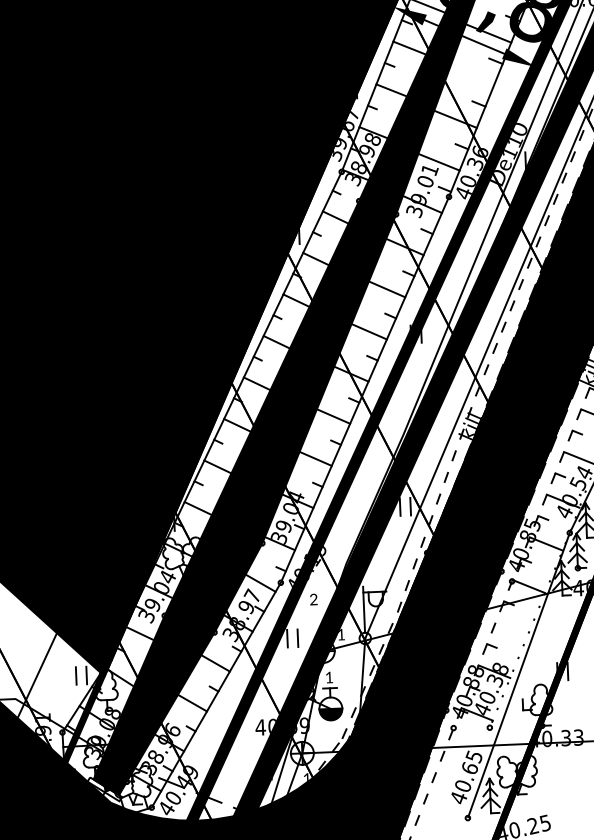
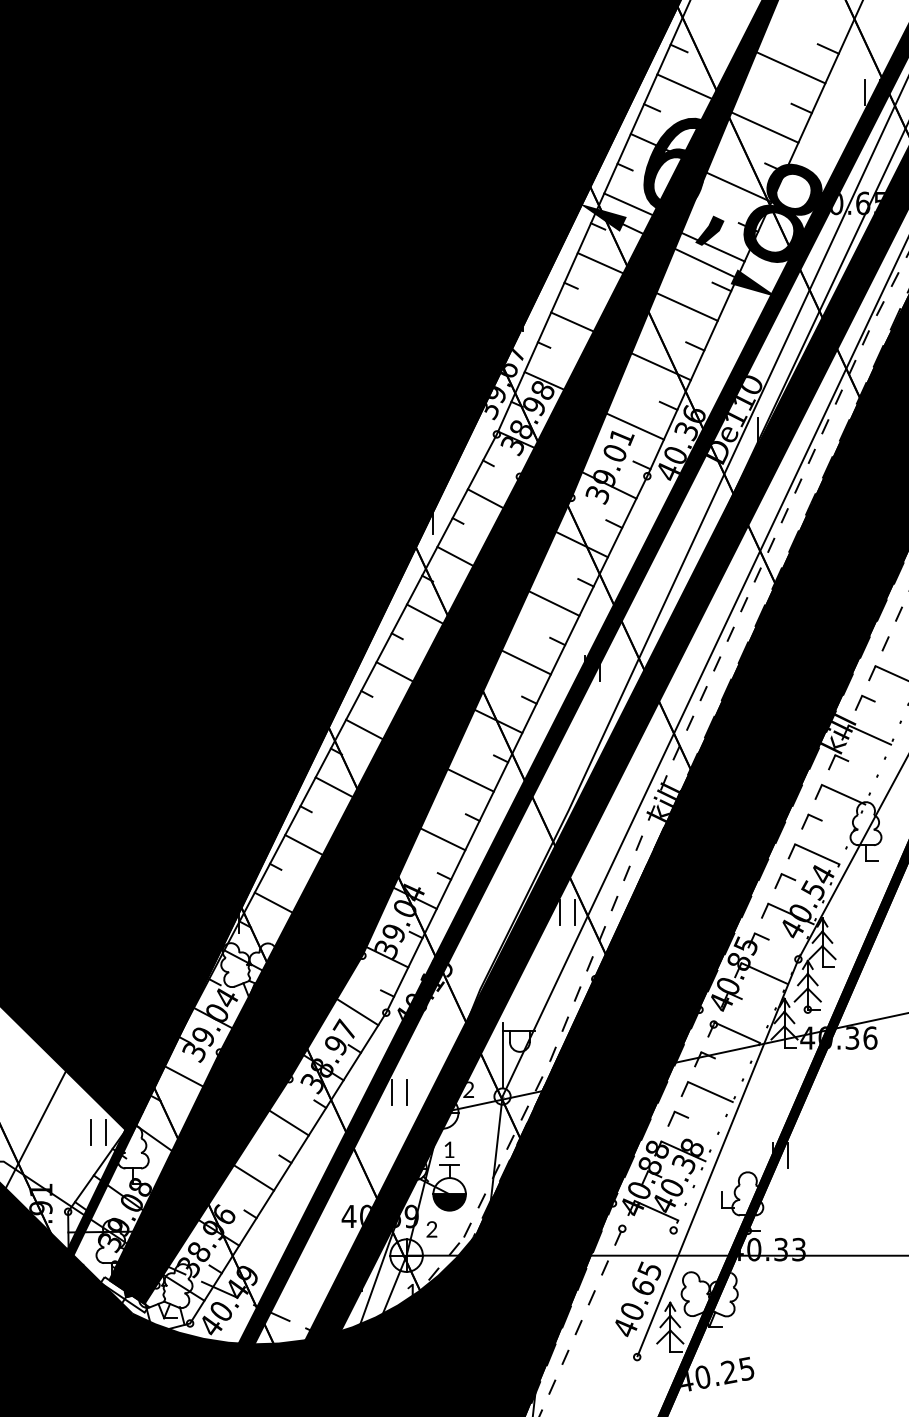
line: (471, 76) -> (686, 306), added
text: (313, 599) -> (431, 1229), moved
line: (511, 629) -> (710, 1092), added
text: (341, 634) -> (468, 1089), 1 -> 2

